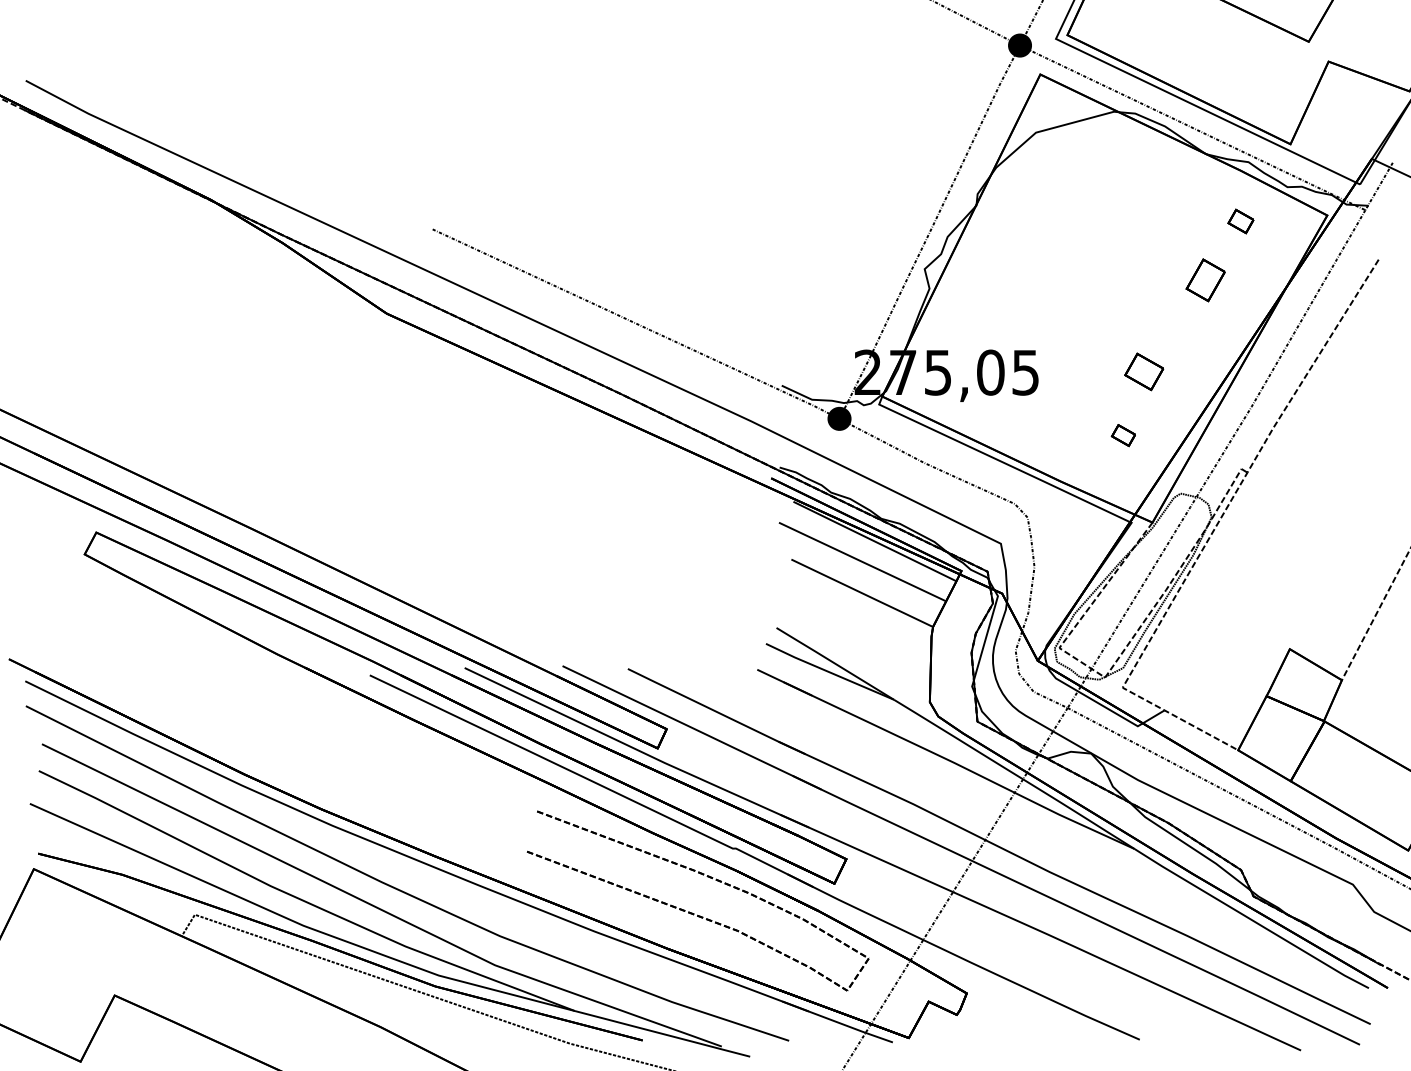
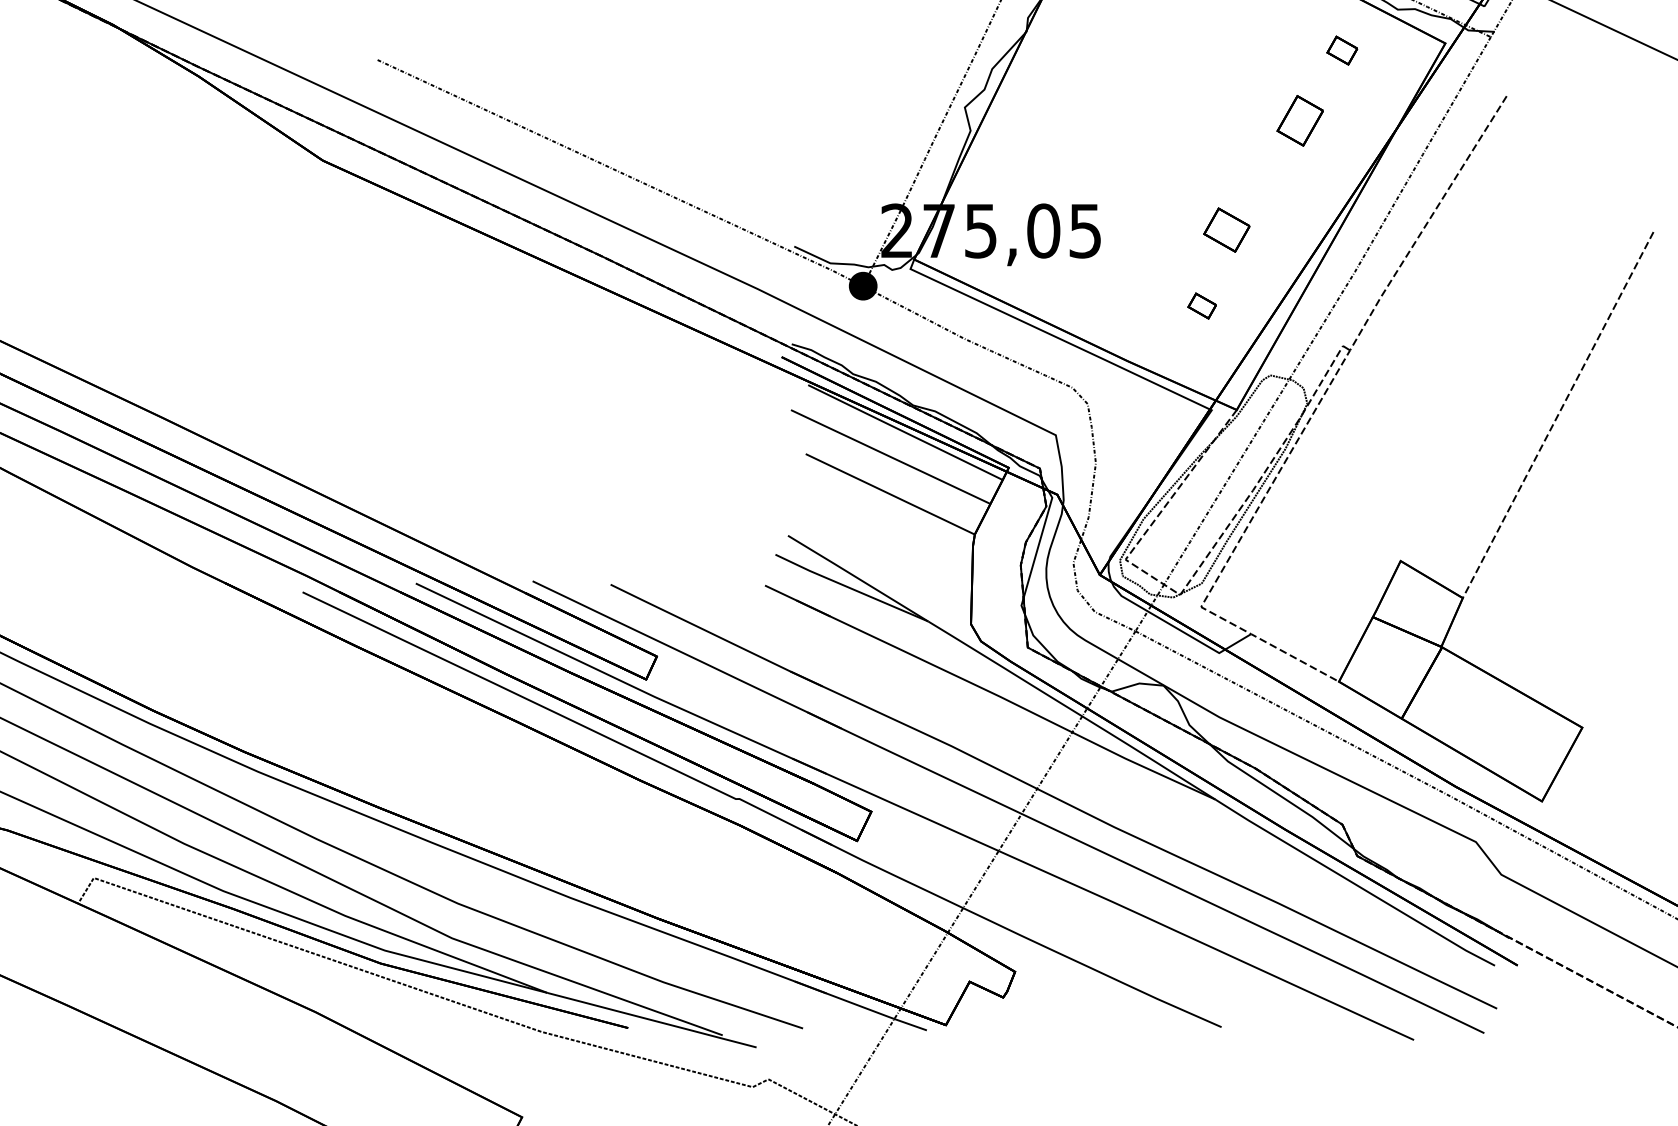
part: (692, 912) -> (687, 875), removed

